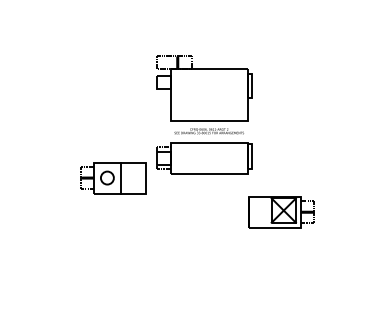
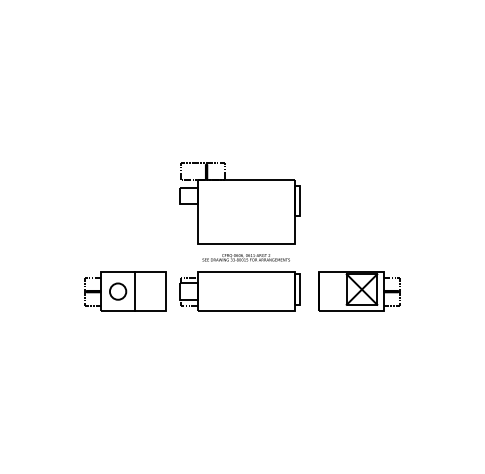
part: (113, 177) -> (125, 291), moved
part: (281, 212) -> (359, 291), moved

